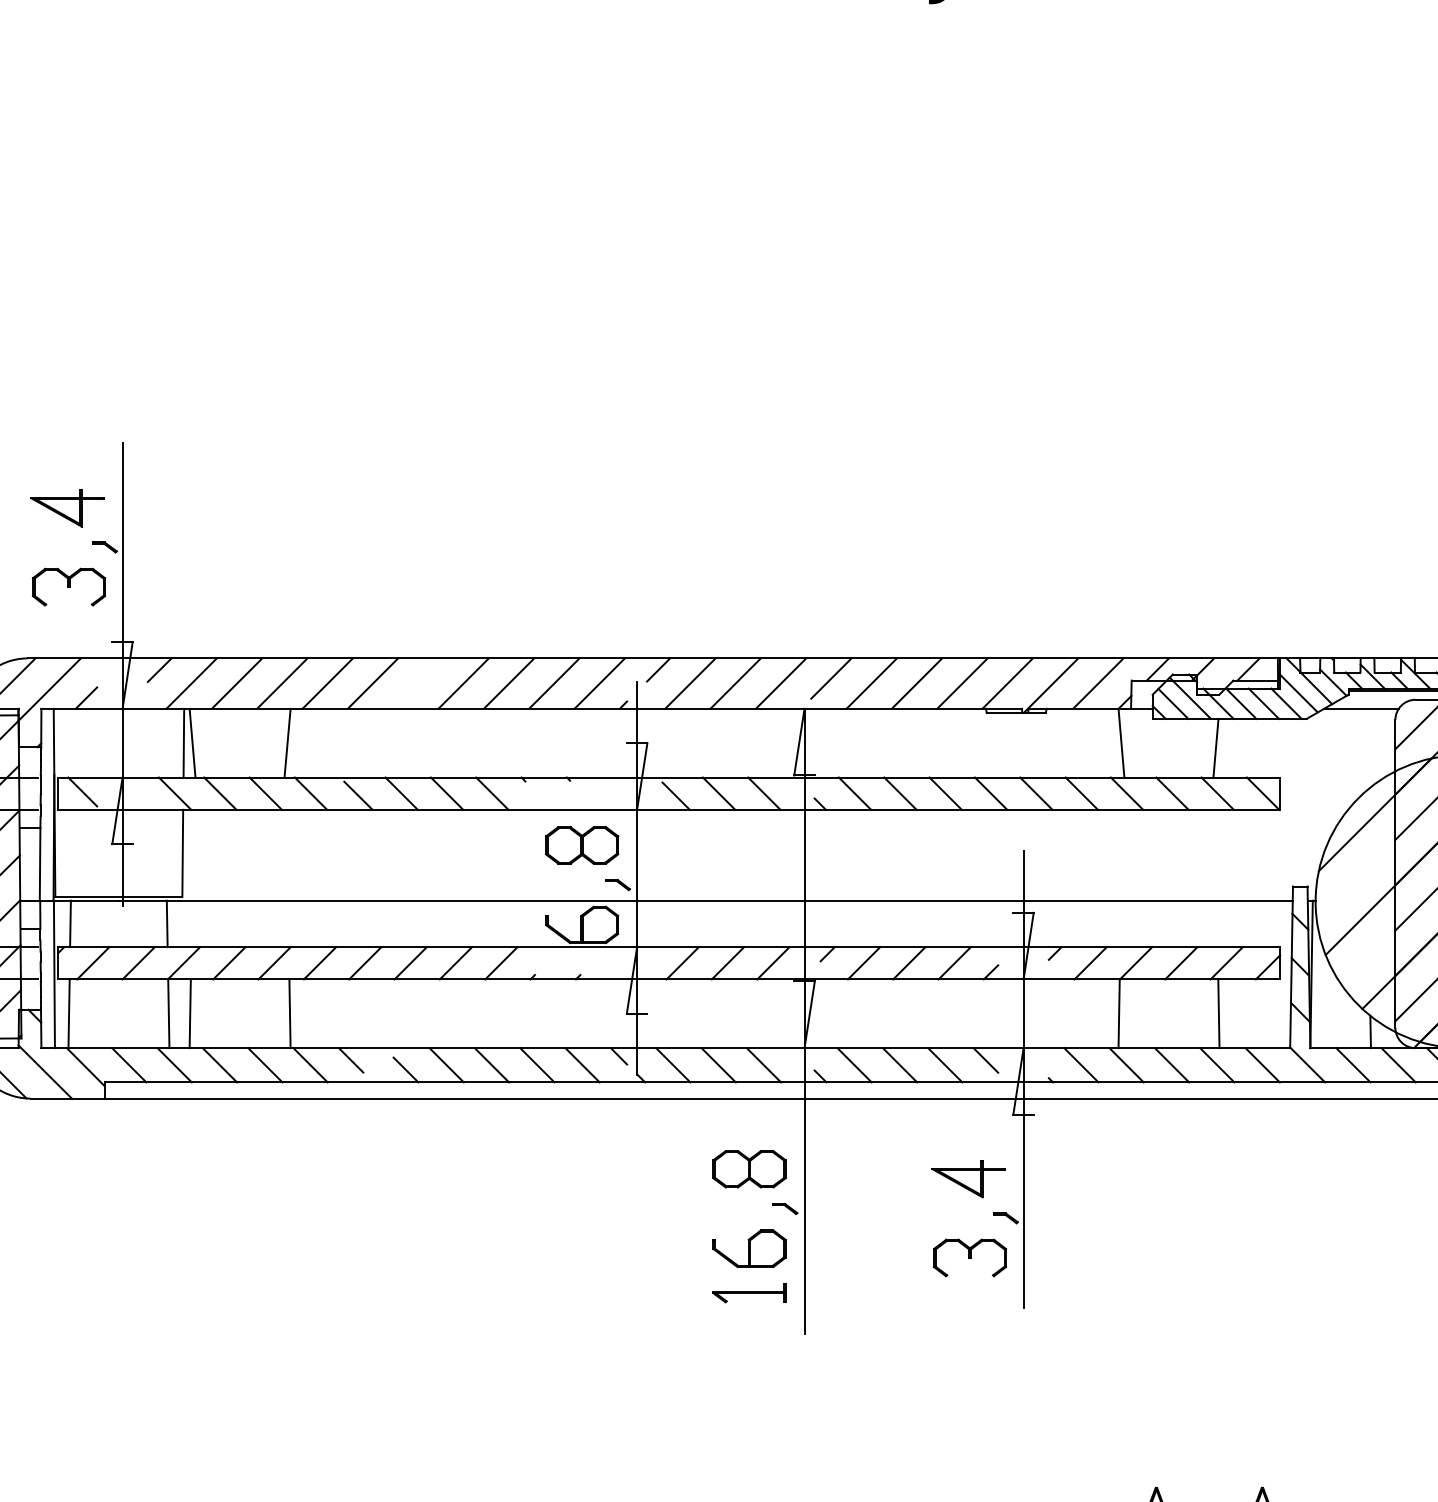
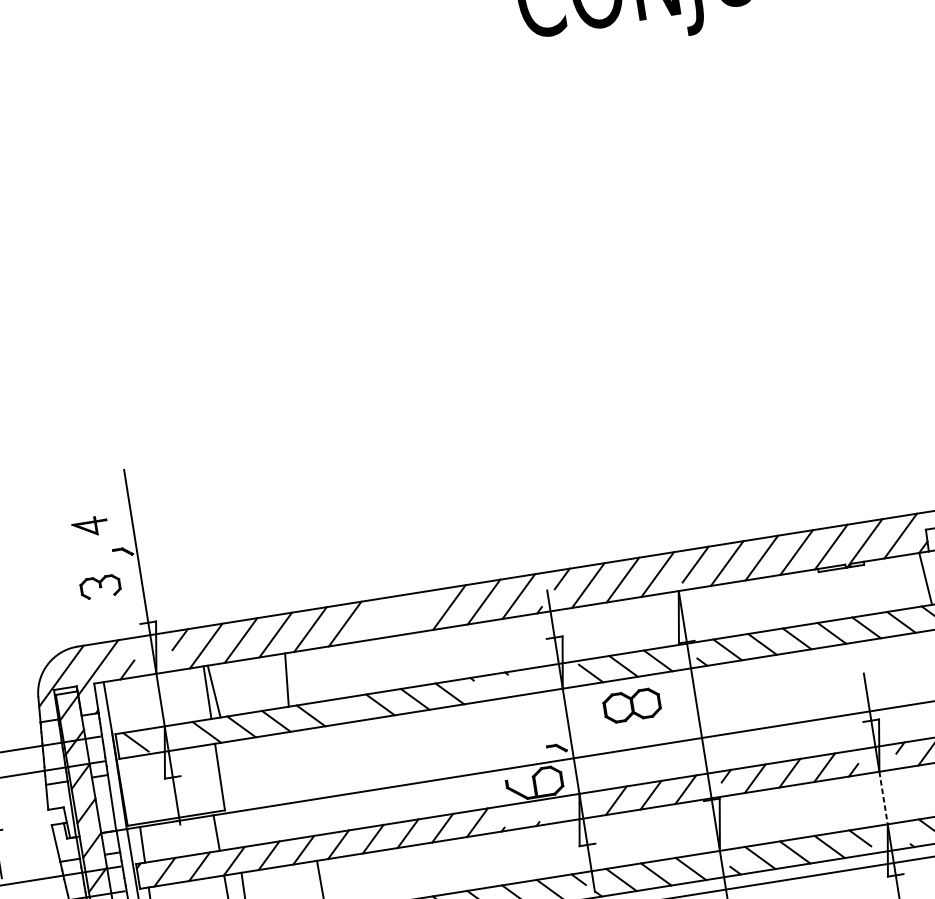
part: (67, 508) -> (89, 527), size x0.6
part: (68, 586) -> (100, 586), size x0.7
line: (463, 683) -> (414, 613), removed
line: (358, 795) -> (347, 711), removed
part: (582, 845) -> (632, 705), moved
line: (1023, 1014) -> (883, 798), solid -> dashed

